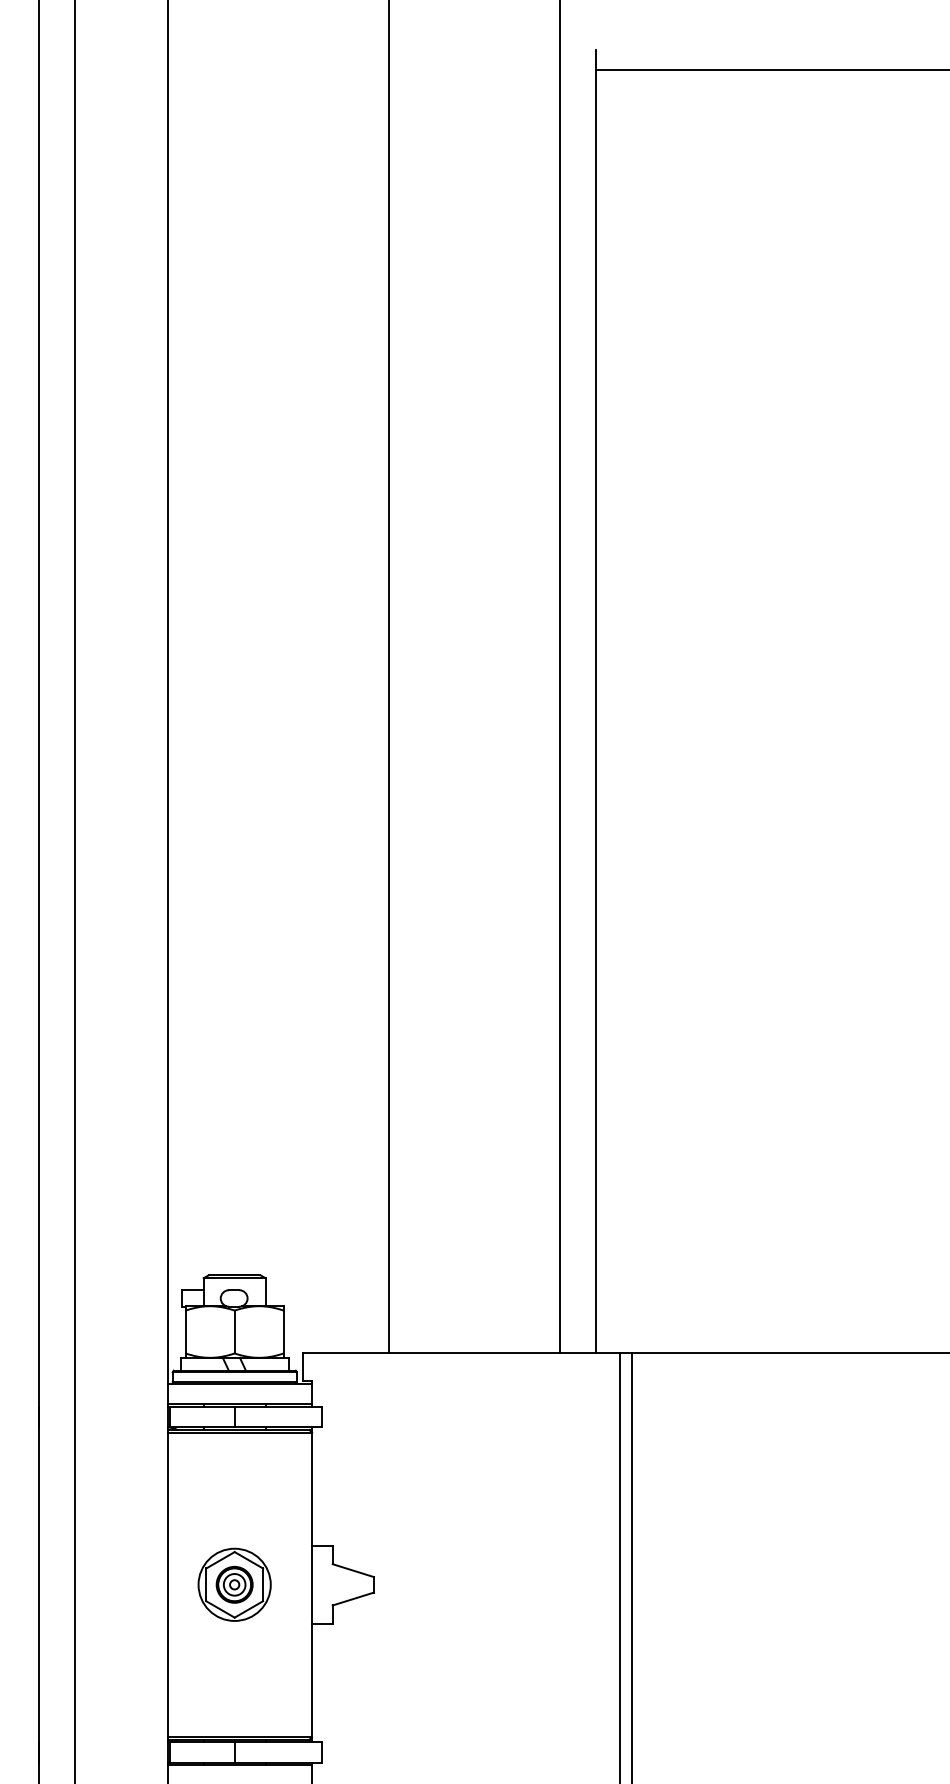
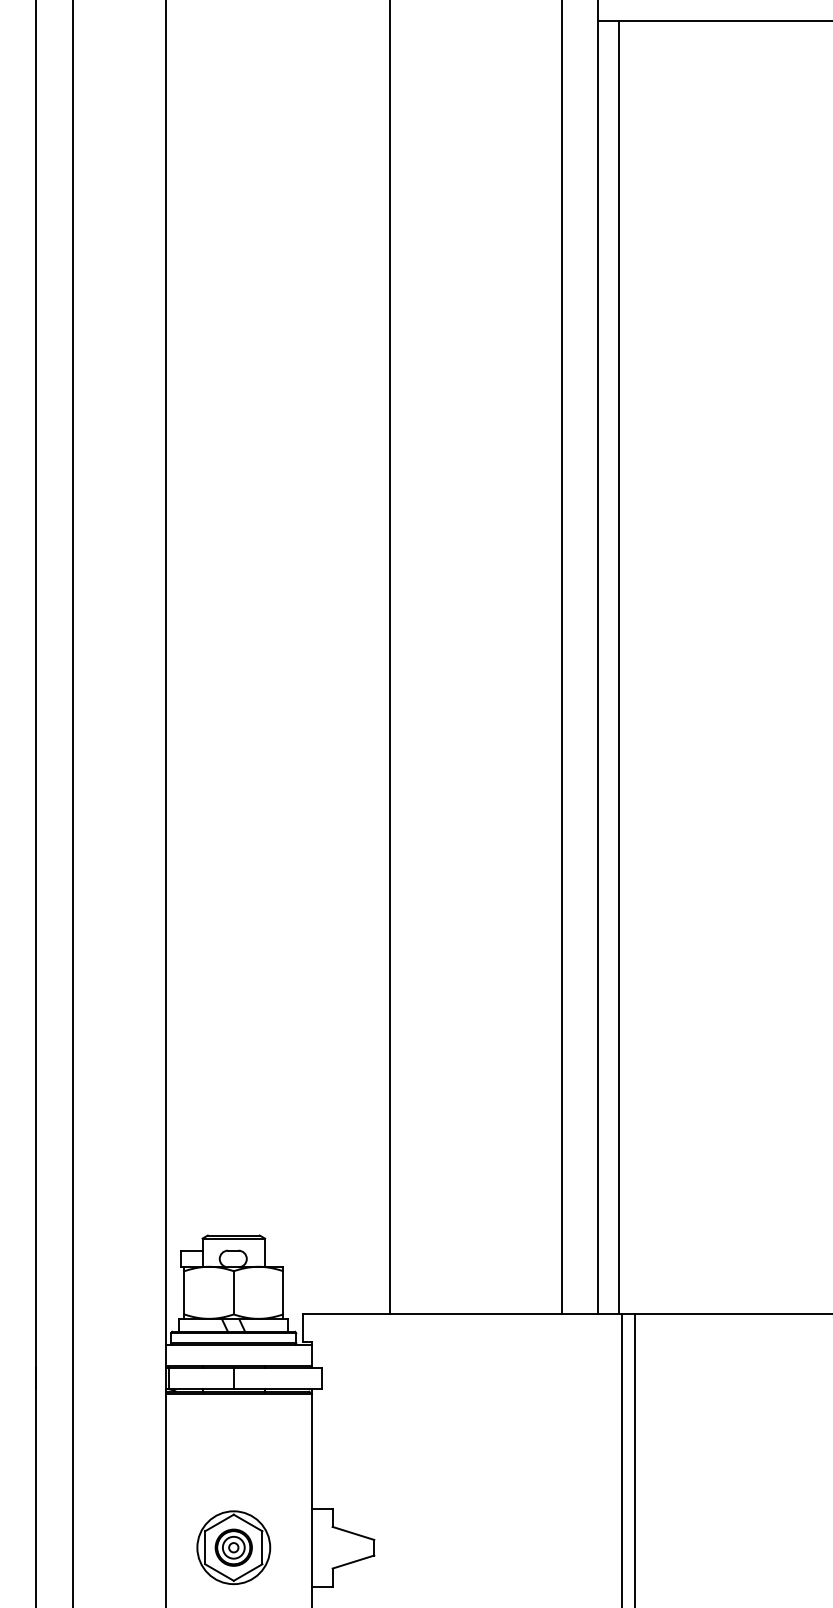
line: (616, 711) -> (618, 667), added

